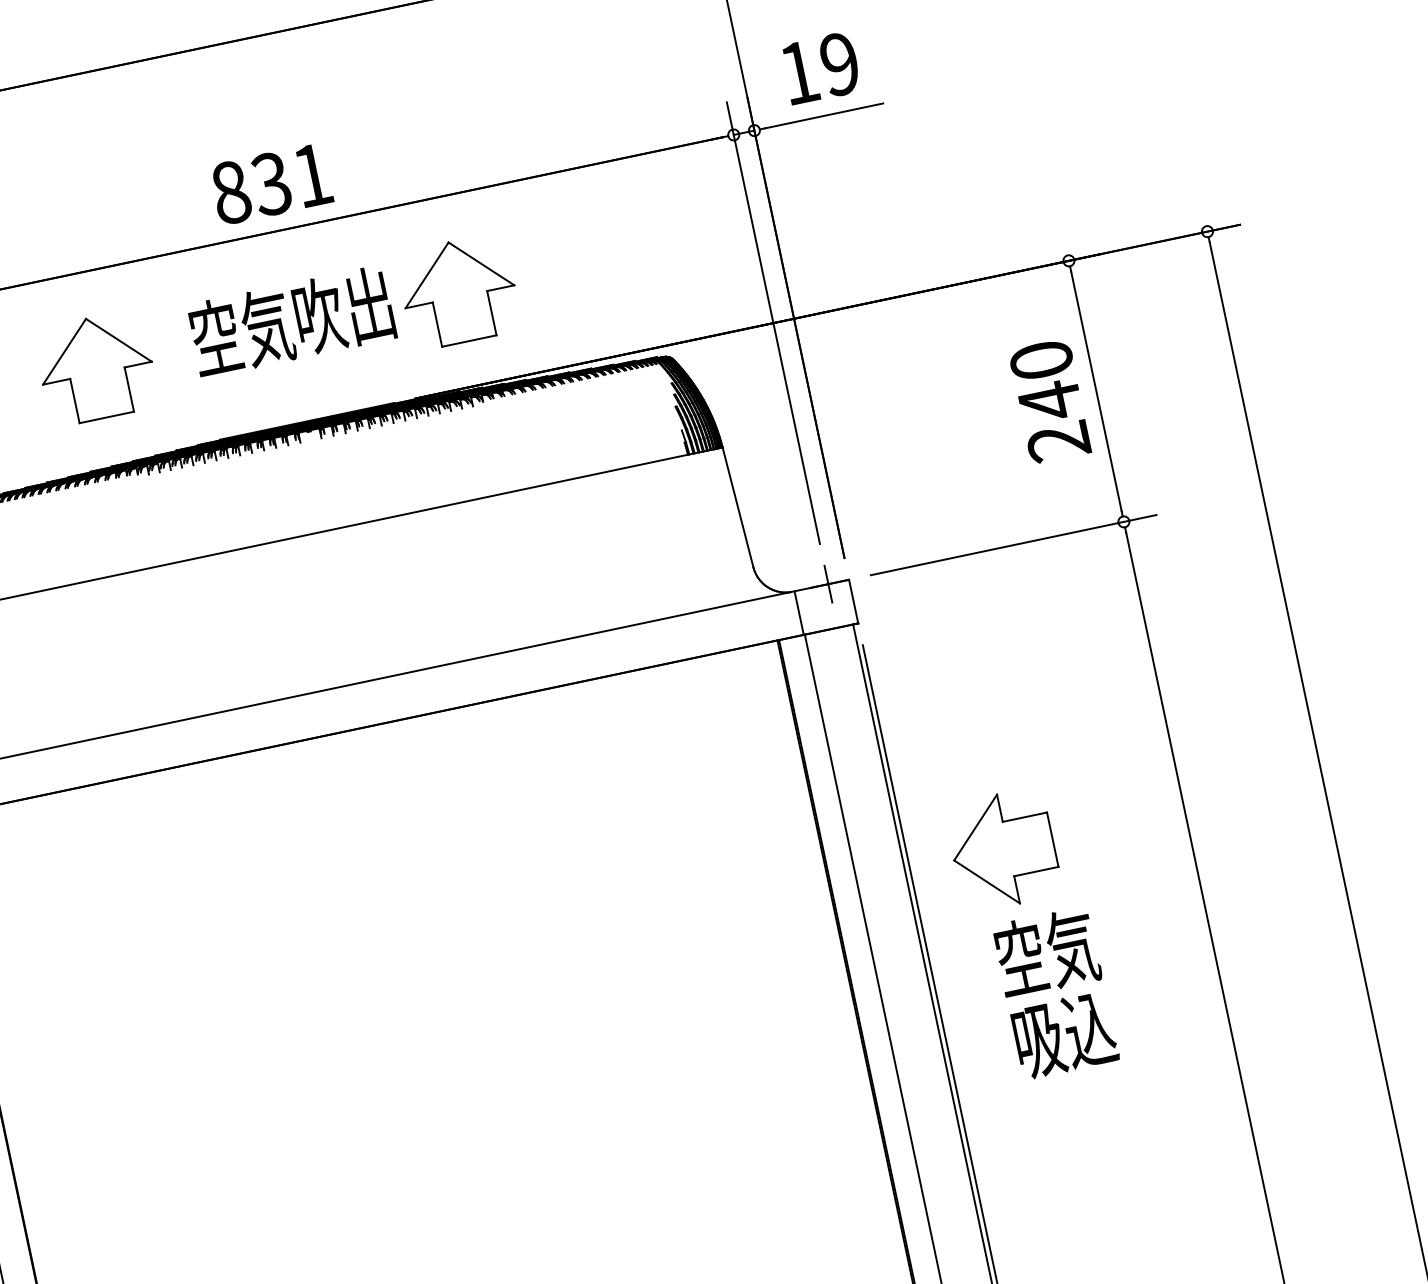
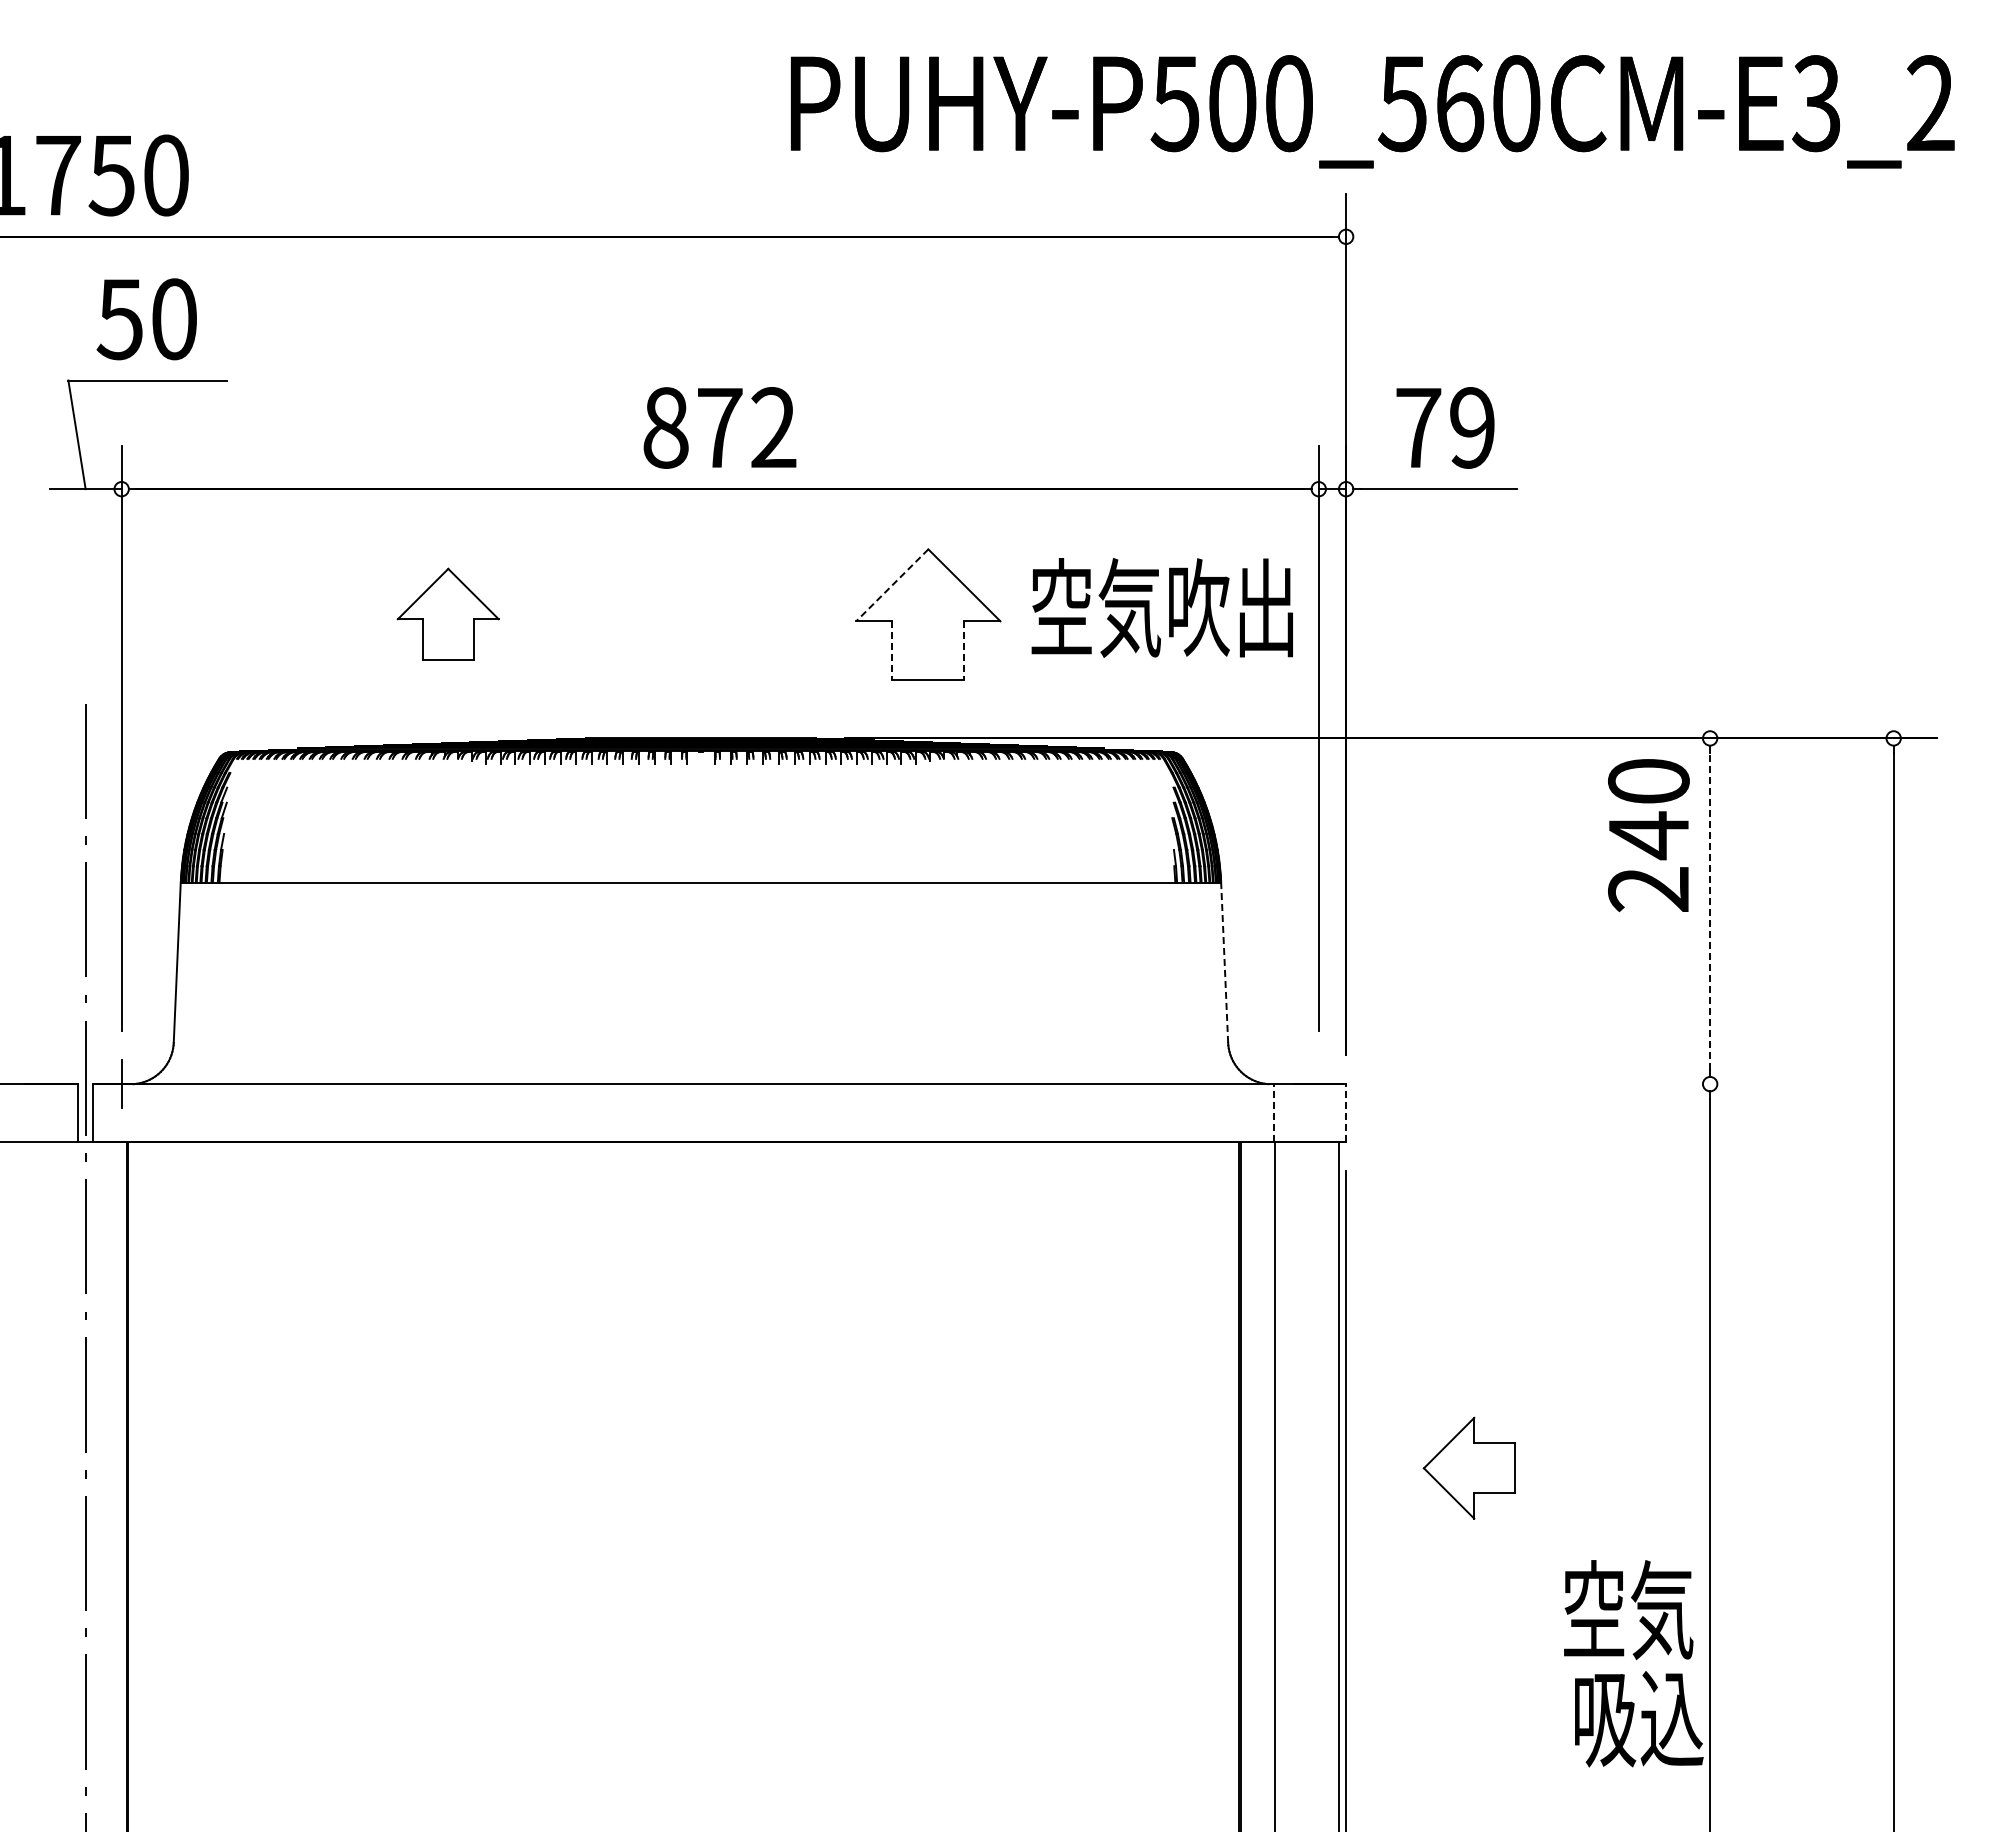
text: (799, 72) -> (1418, 427), 19 -> 79
text: (291, 179) -> (746, 427), 831 -> 872
line: (427, 275) -> (892, 585), solid -> dashed
line: (492, 313) -> (964, 651), solid -> dashed
text: (291, 321) -> (1161, 607), moved
line: (437, 325) -> (892, 651), solid -> dashed
part: (96, 368) -> (448, 614), size x0.7
line: (1096, 390) -> (1710, 910), solid -> dashed
text: (1049, 401) -> (1648, 835), moved
line: (737, 507) -> (1224, 962), solid -> dashed
line: (1013, 545) -> (1563, 1084), removed
line: (828, 583) -> (1318, 1083), removed
line: (854, 601) -> (1346, 1113), solid -> dashed
line: (798, 613) -> (1273, 1113), solid -> dashed
part: (1003, 850) -> (1469, 1468), size x0.7
text: (1047, 953) -> (1628, 1610), moved
text: (1065, 1035) -> (1639, 1719), moved

